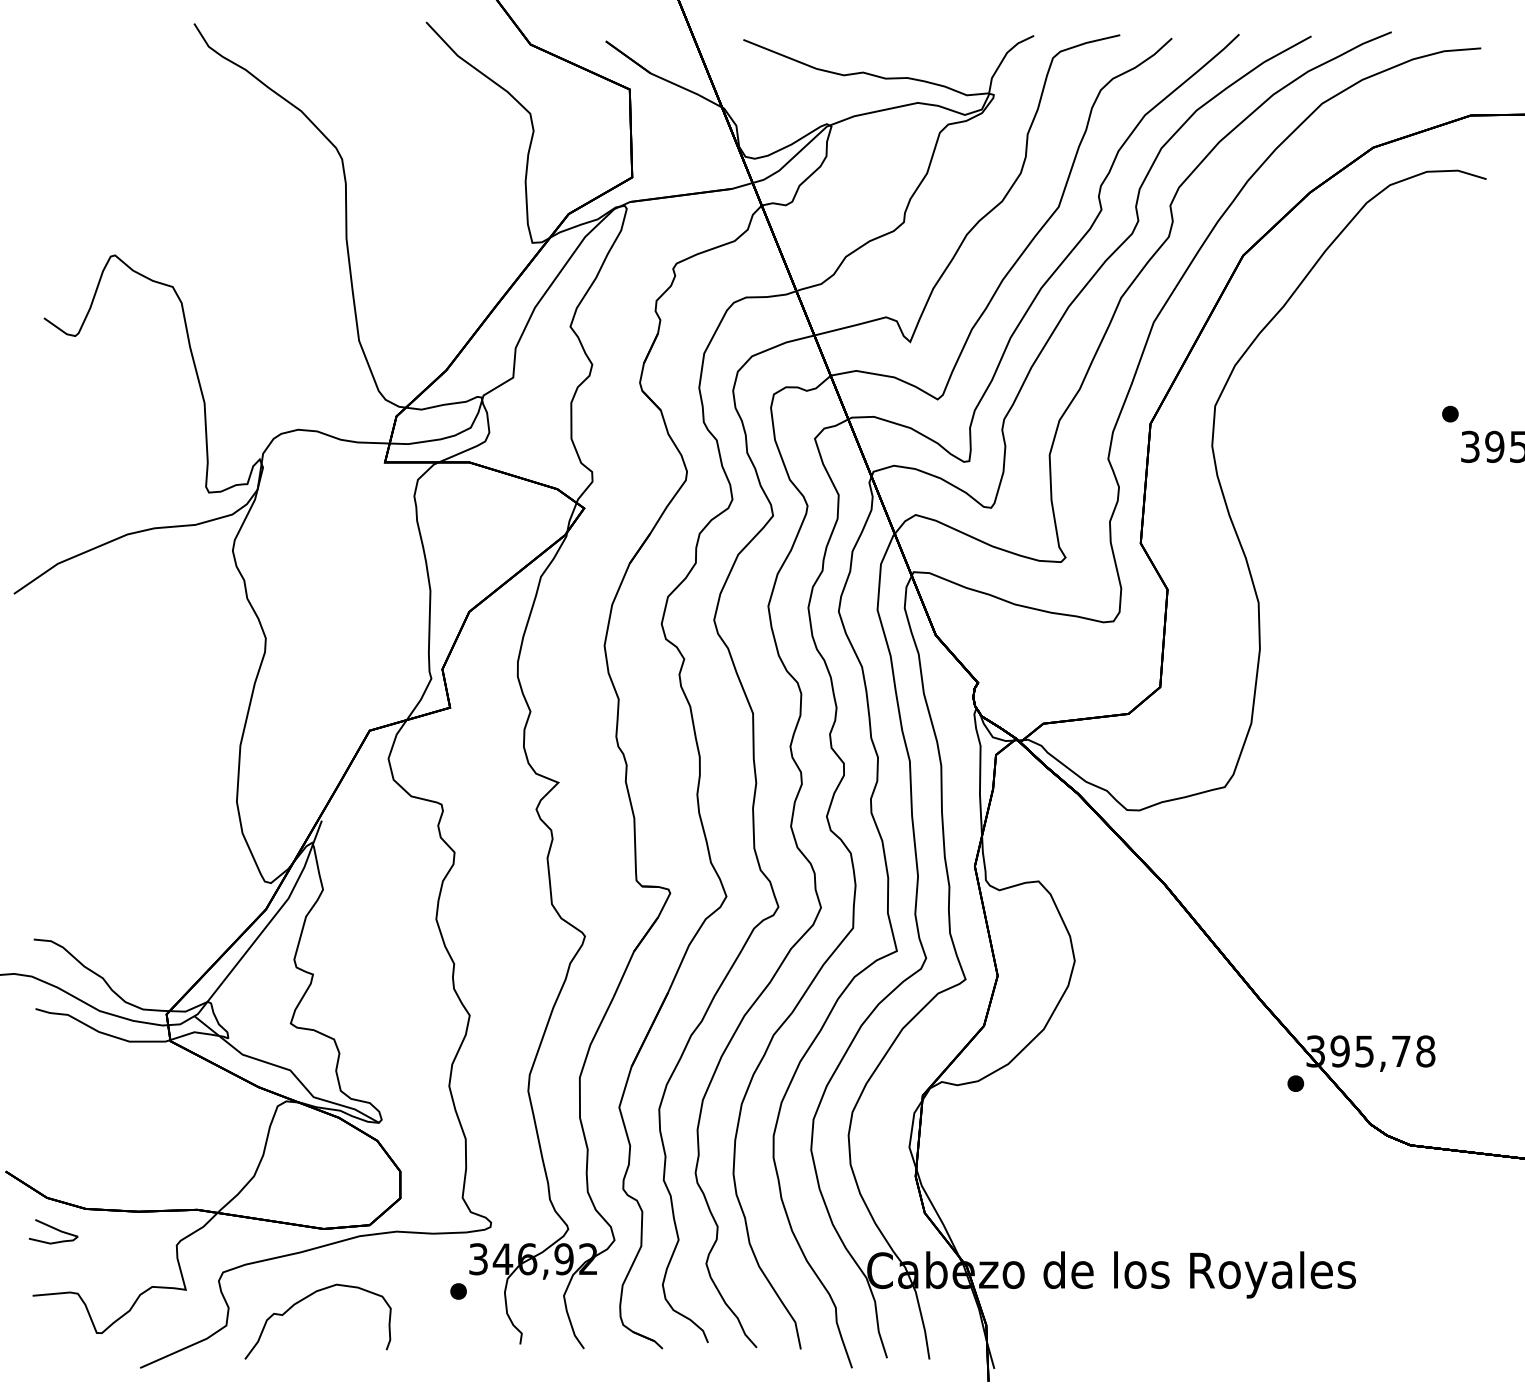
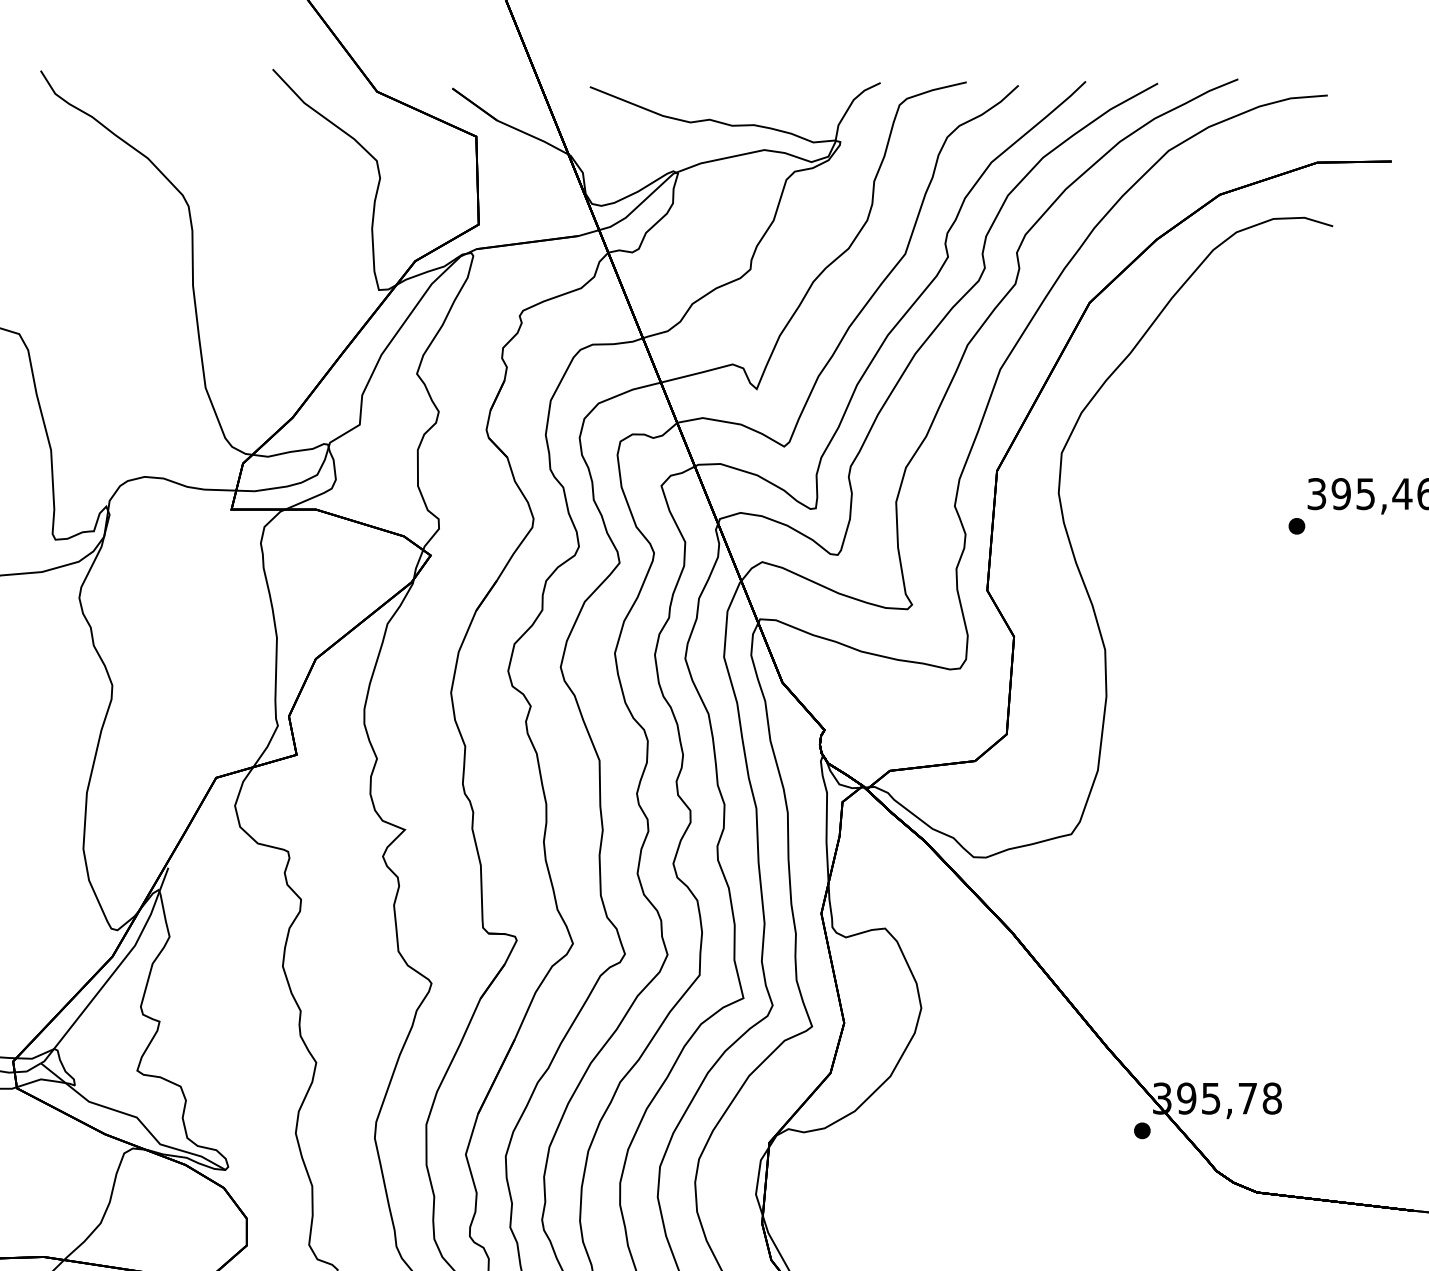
part: (1450, 413) -> (1297, 525), moved

